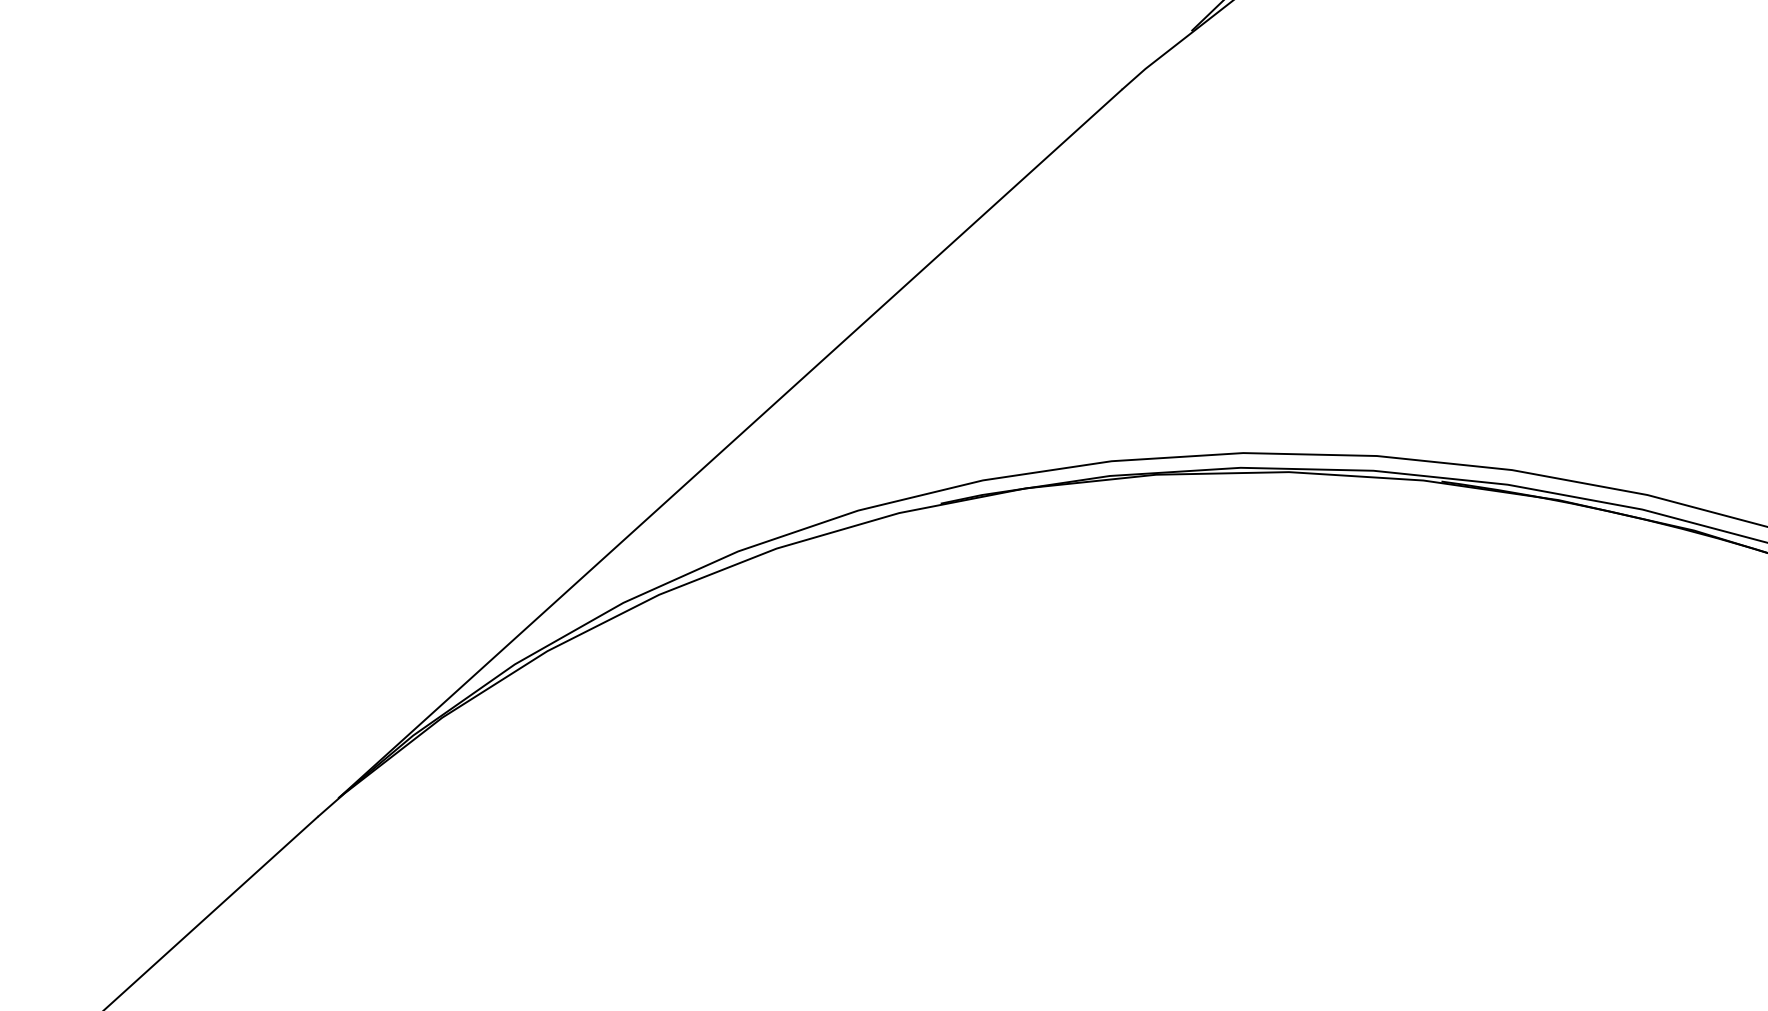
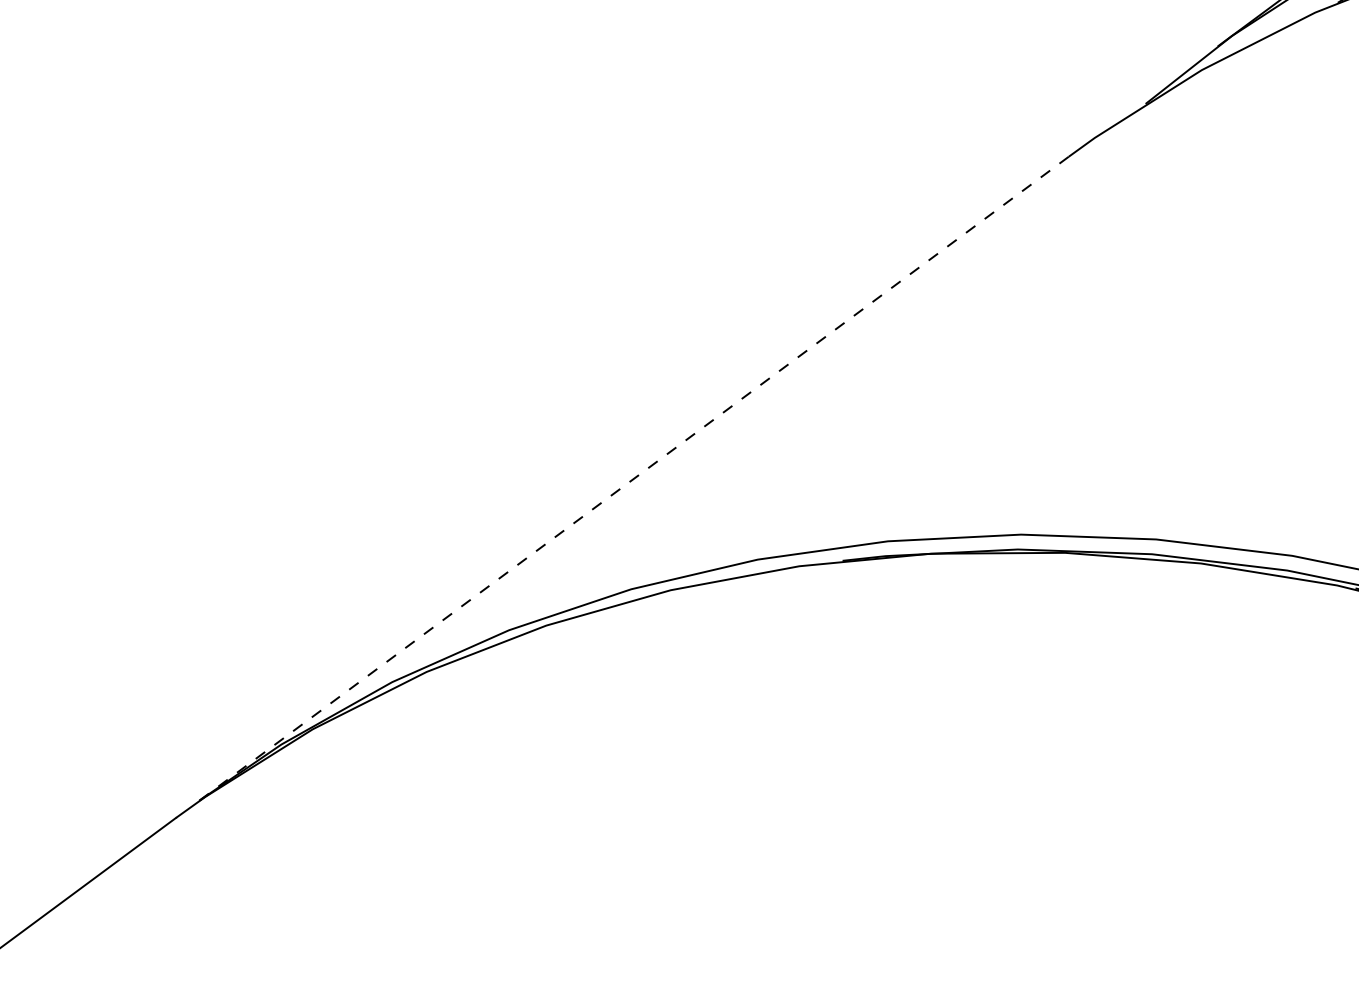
line: (730, 443) -> (634, 478), solid -> dashed

